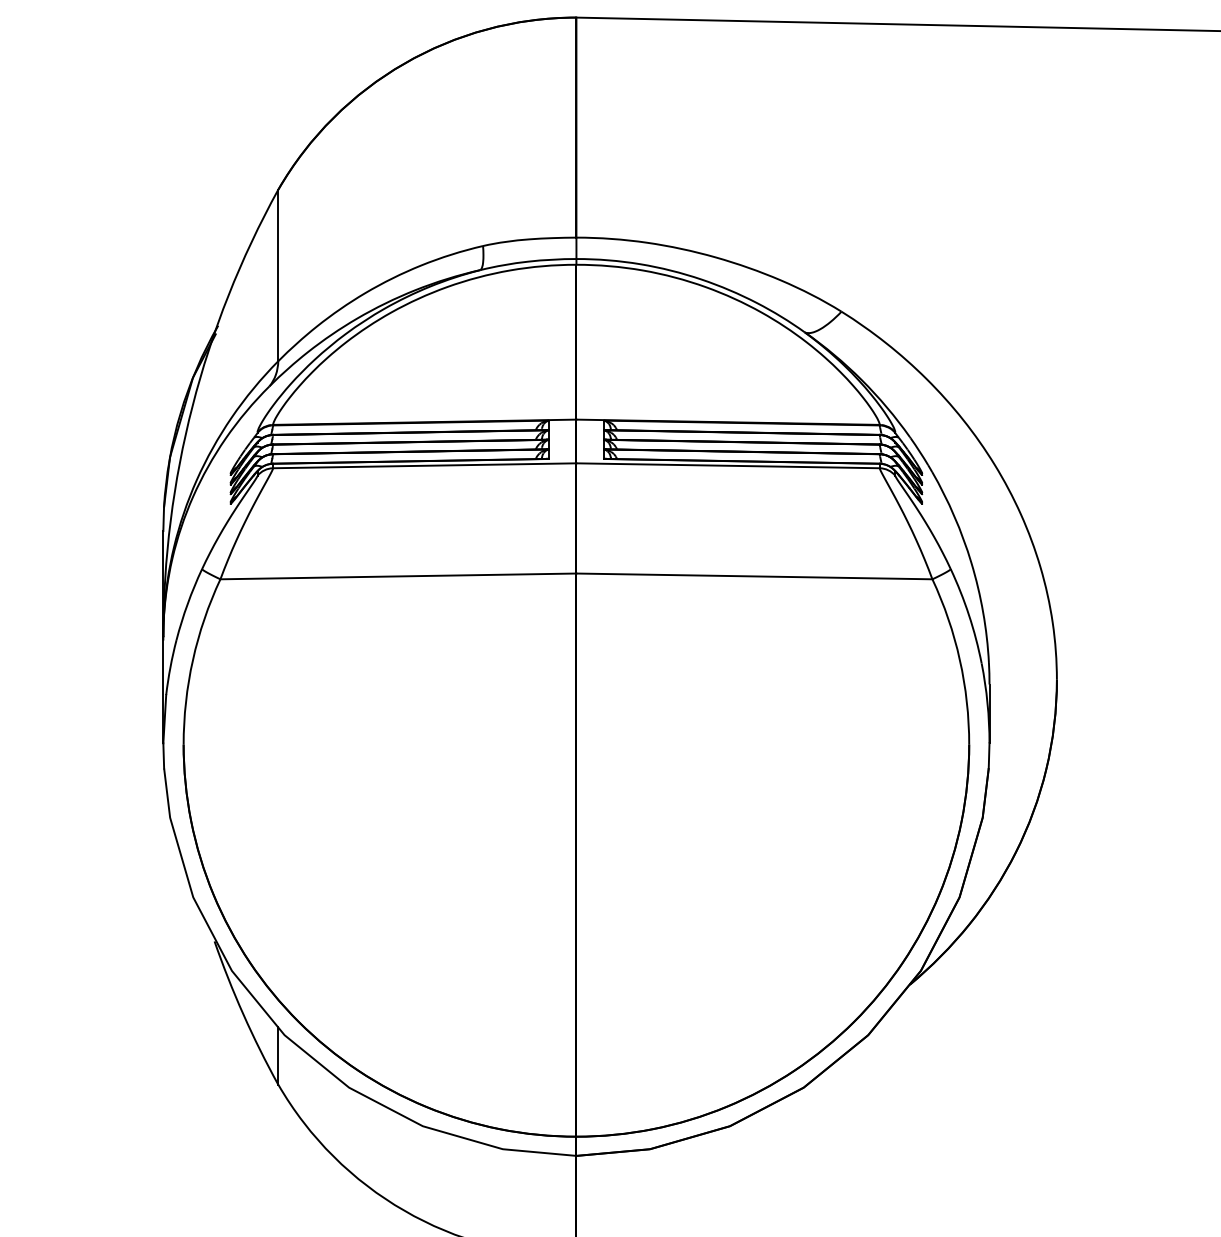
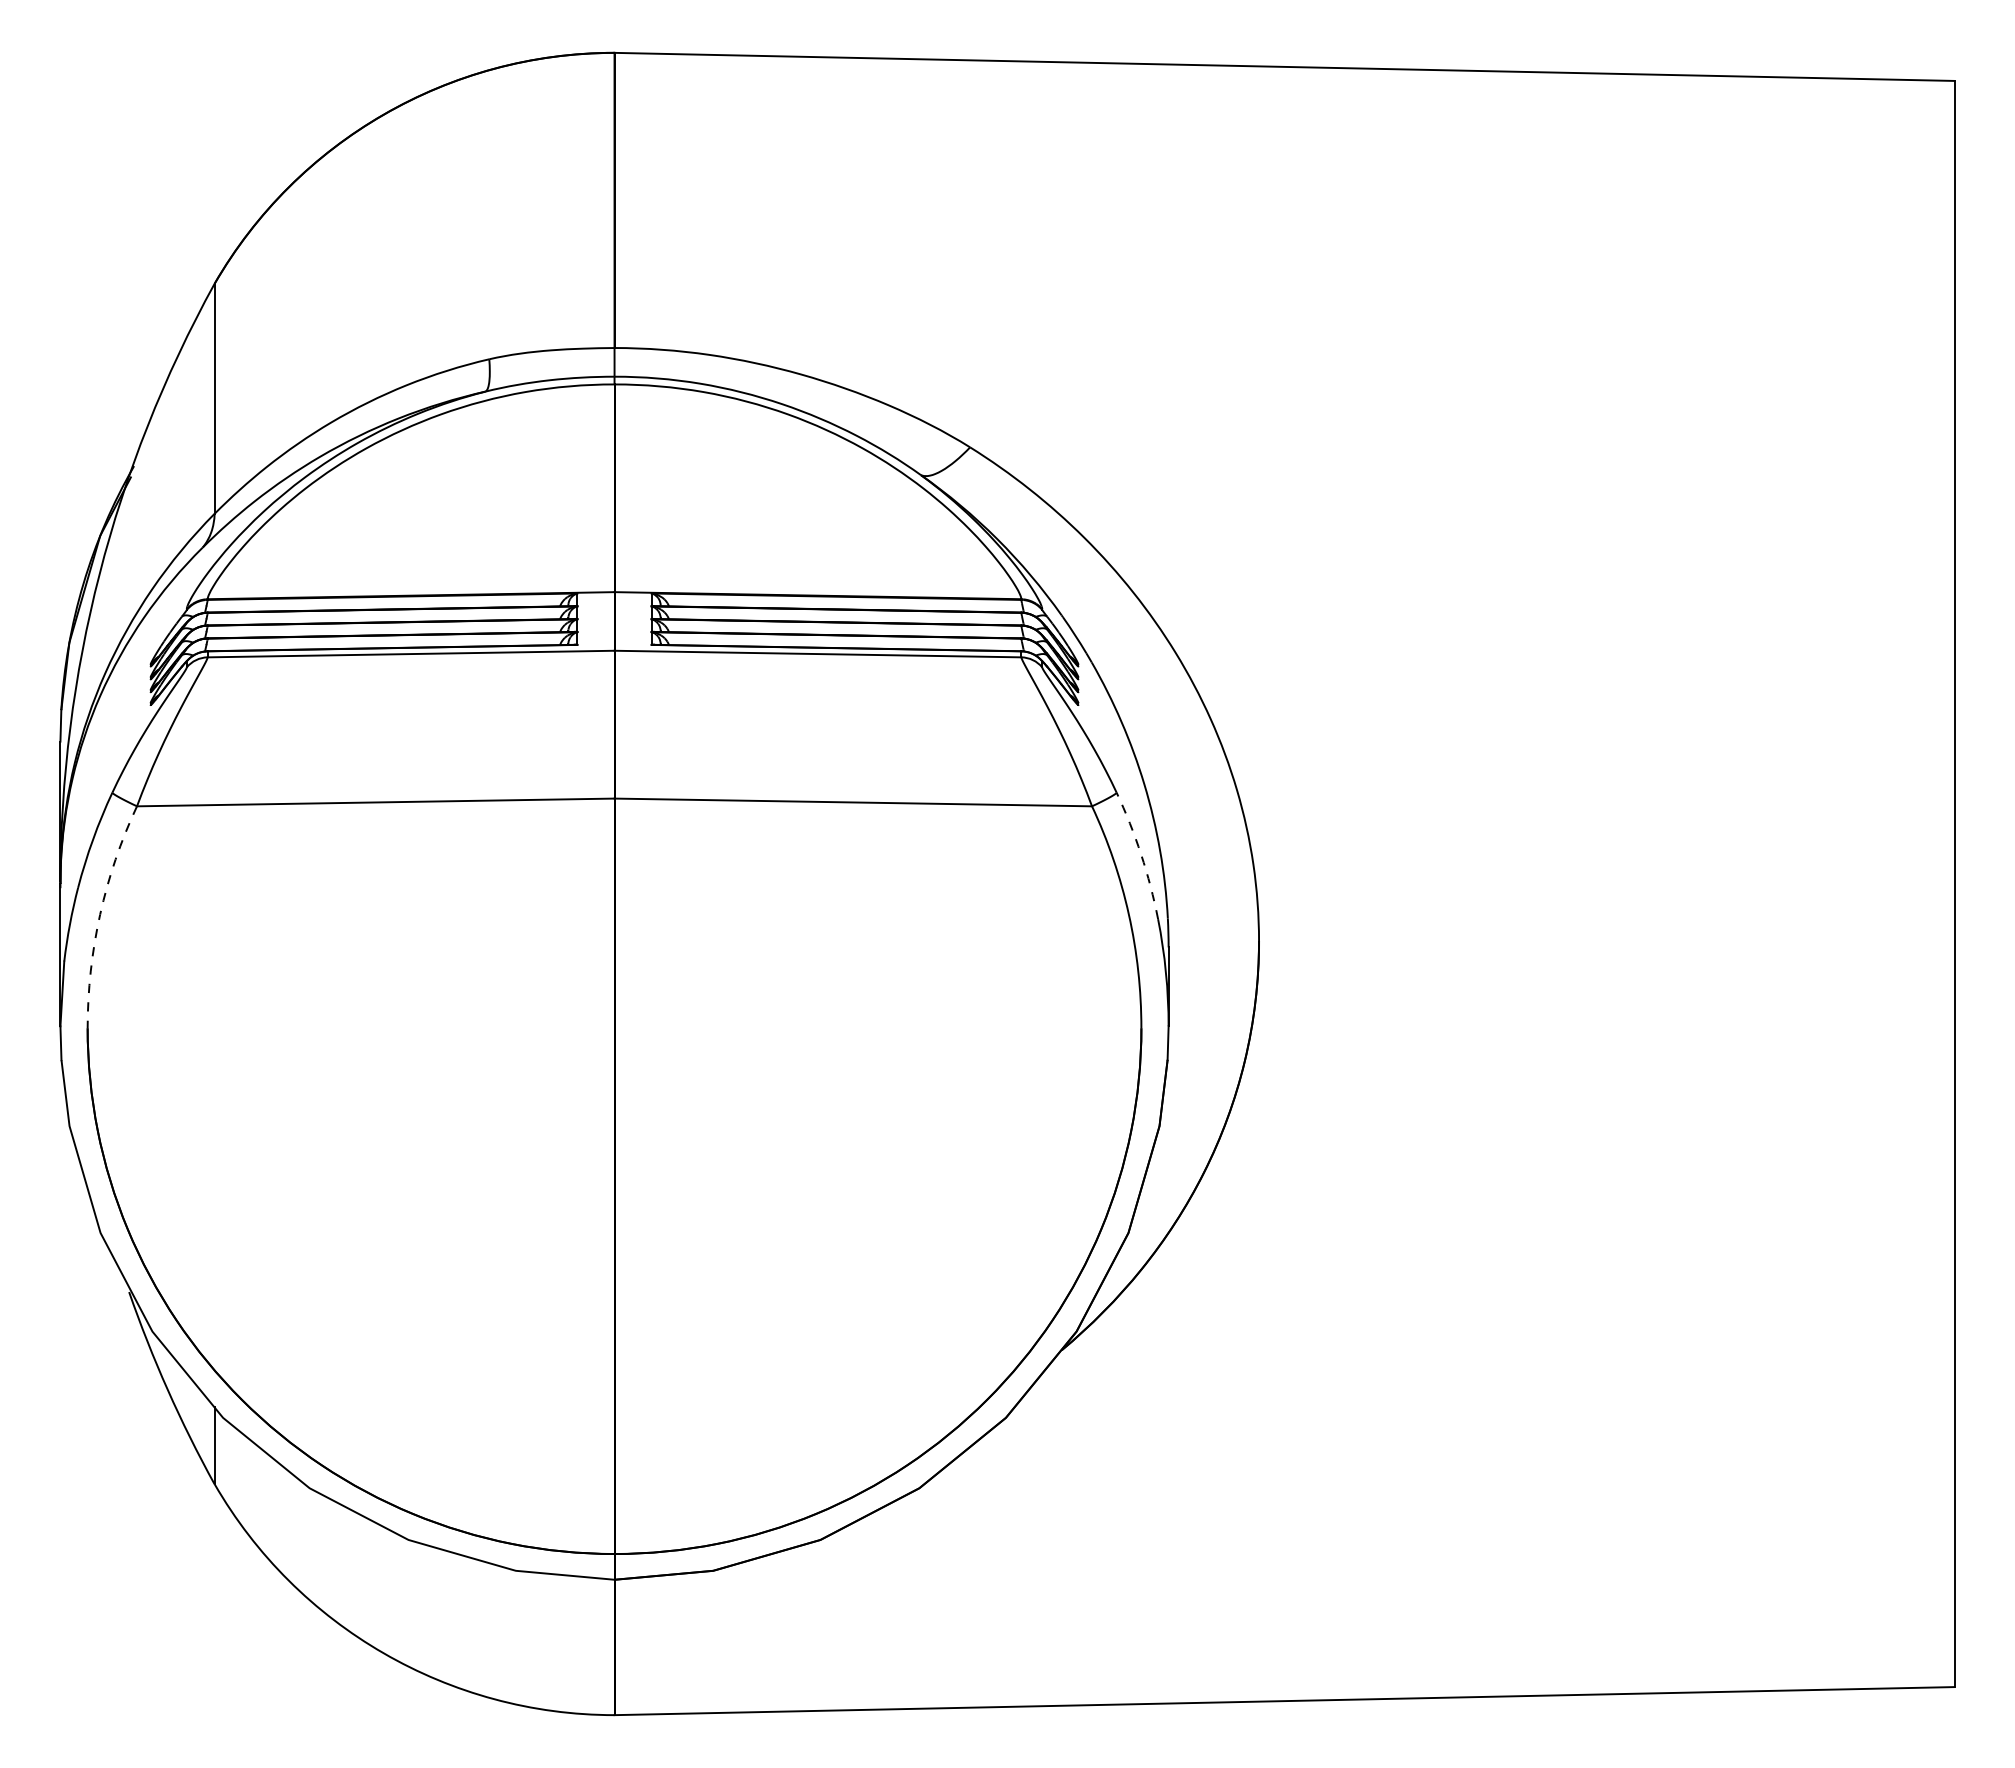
arc: (969, 615) -> (1141, 854), solid -> dashed
arc: (193, 659) -> (100, 914), solid -> dashed

